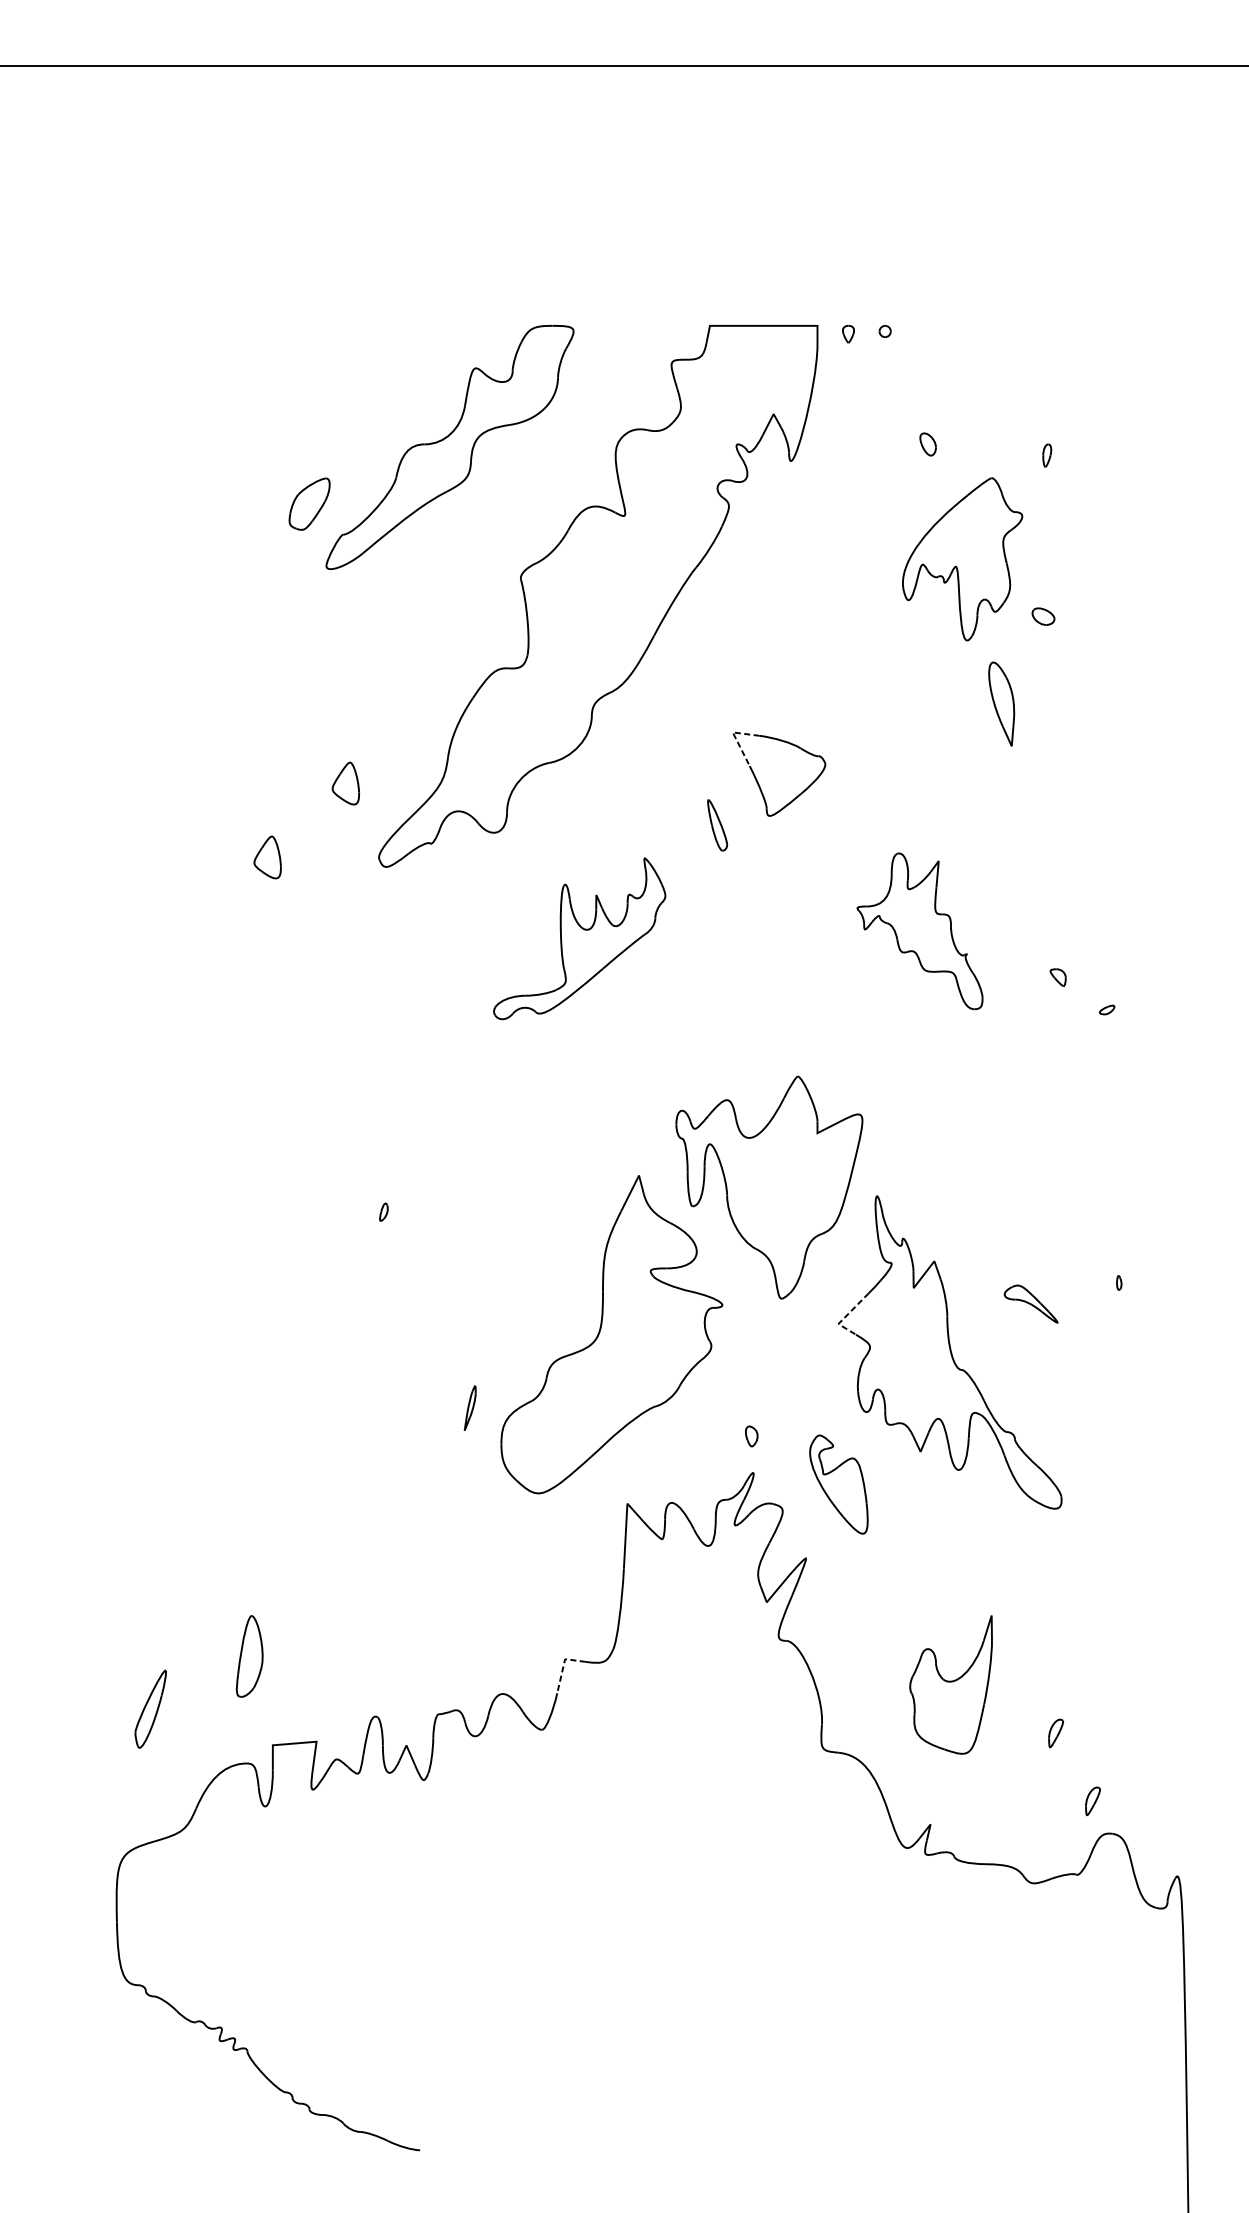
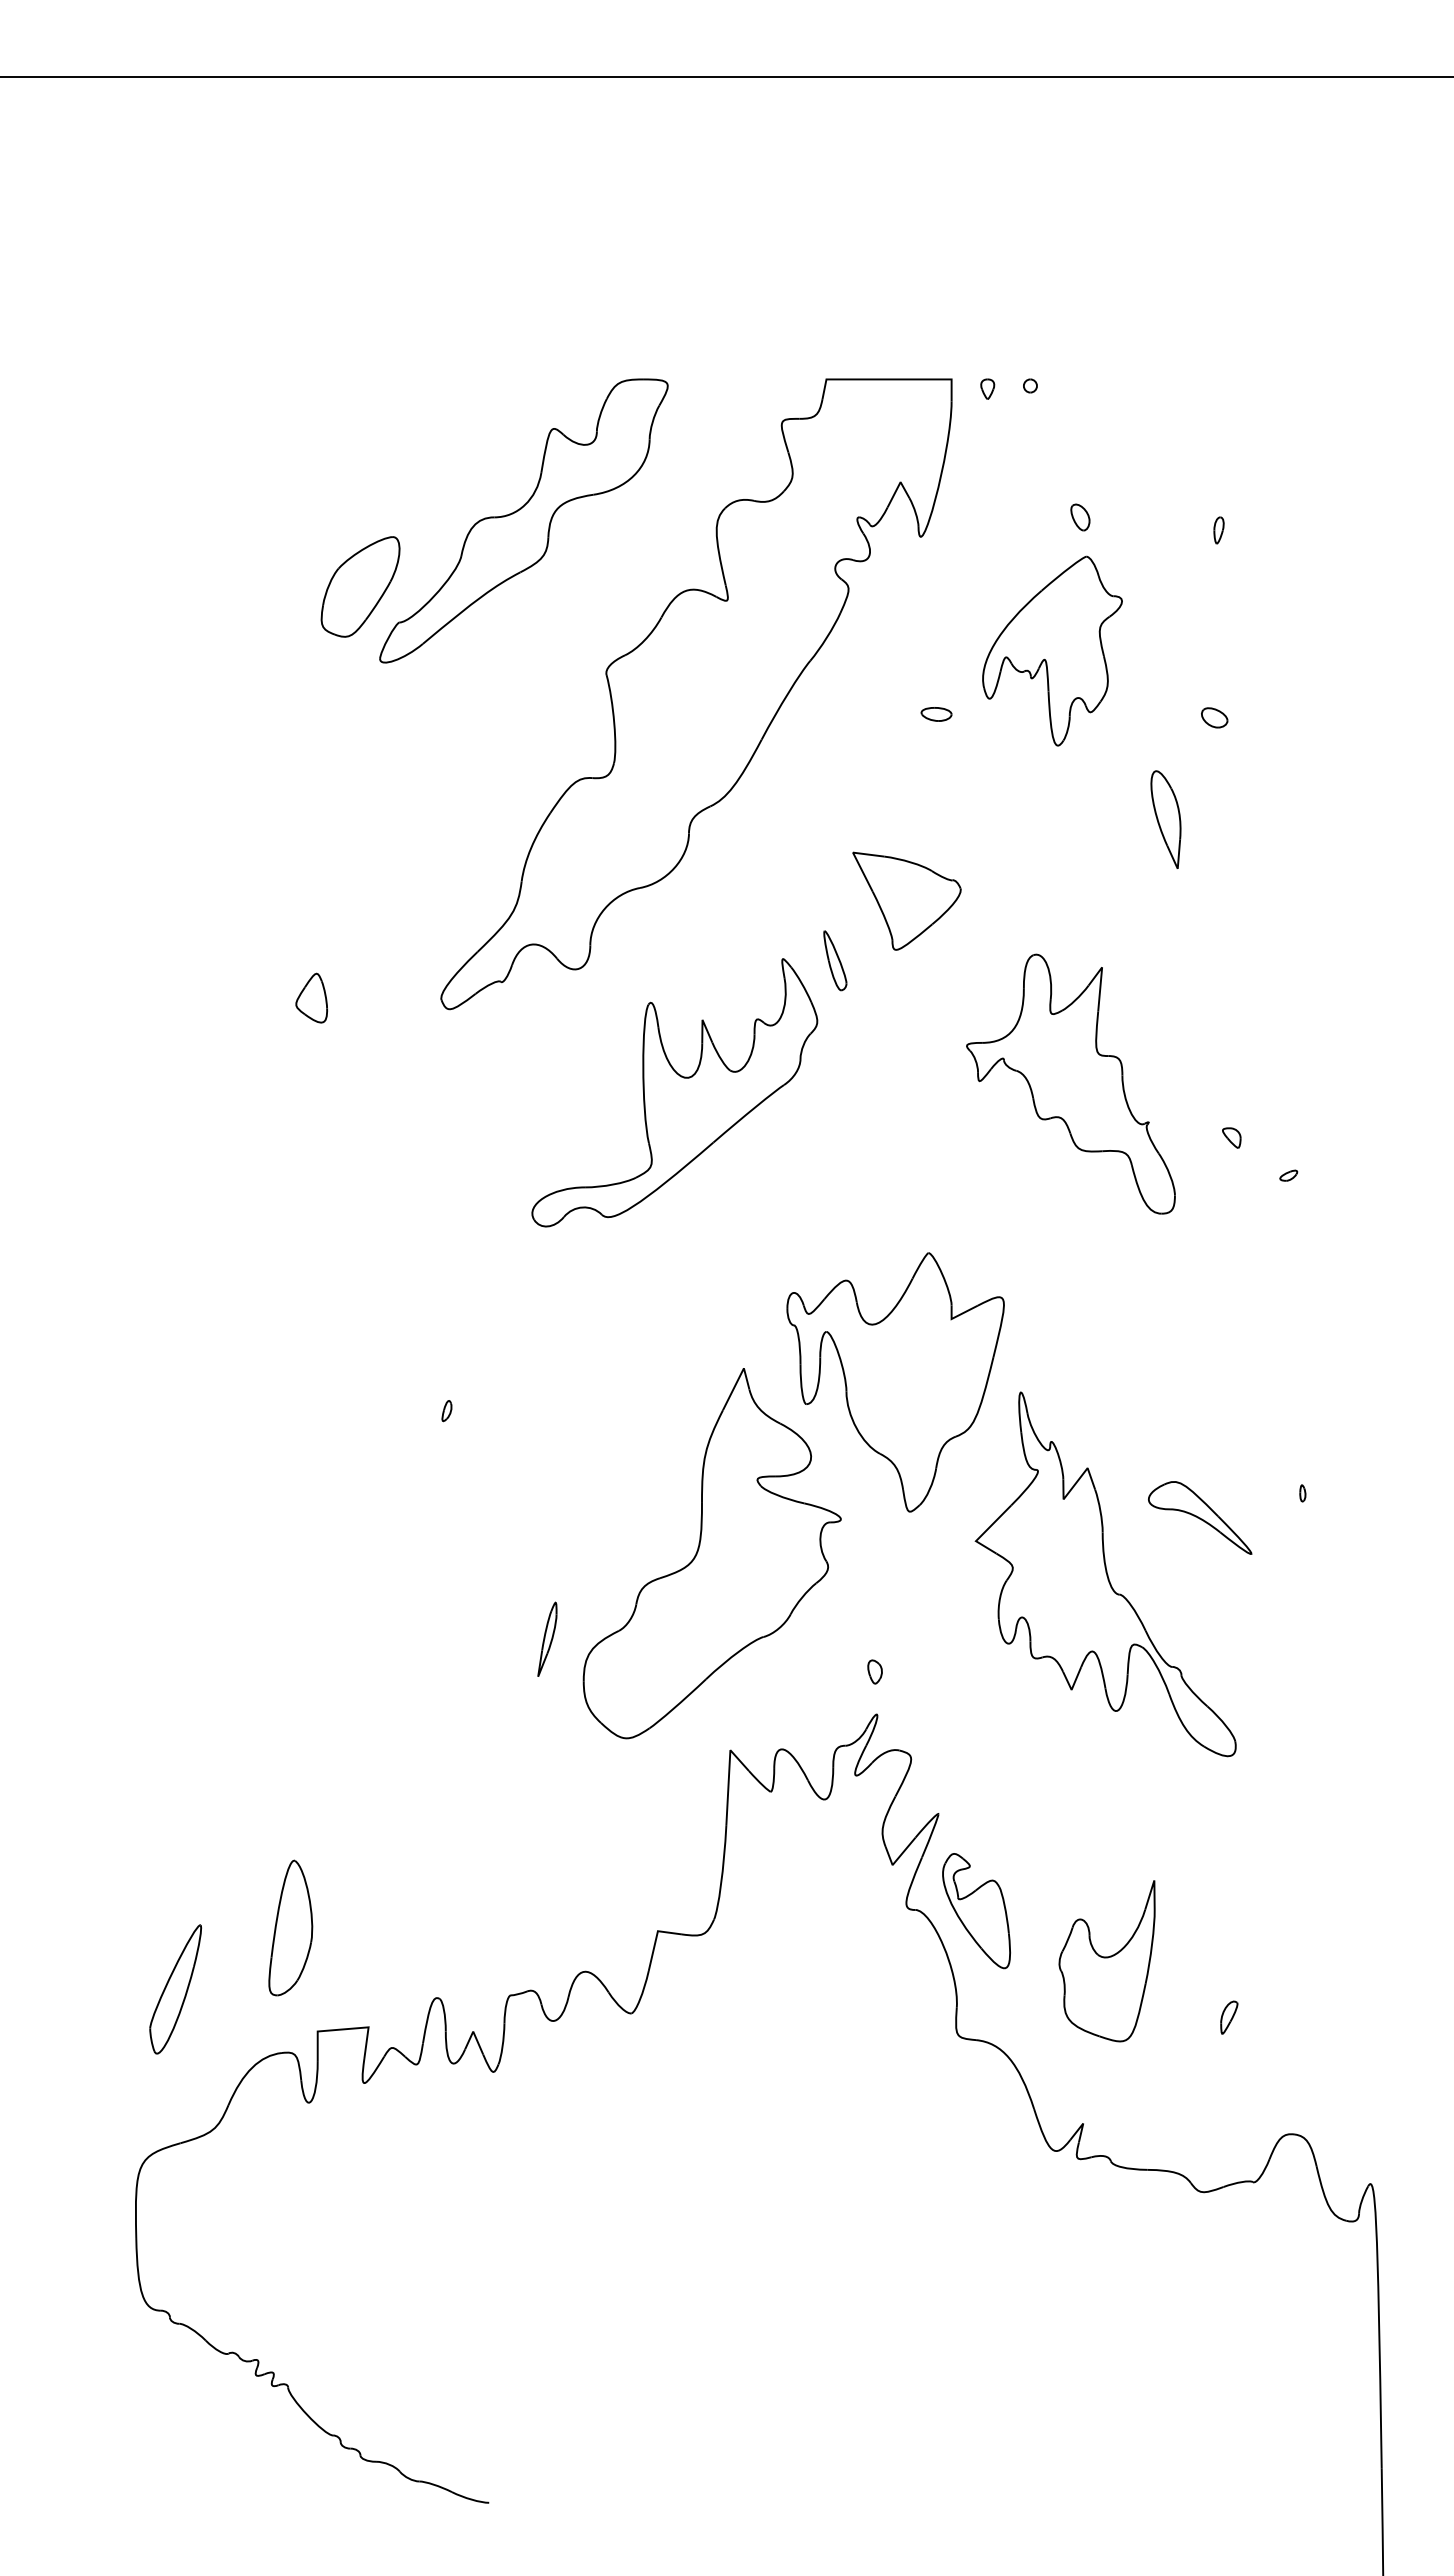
part: (309, 503) -> (360, 586), size x1.67
part: (962, 558) -> (1052, 650), moved
part: (804, 613) -> (936, 714), added
line: (734, 736) -> (855, 857), dashed -> solid
part: (345, 783) -> (402, 911), removed
part: (919, 930) -> (1070, 1083), size x1.43
part: (579, 938) -> (674, 1092), size x1.43
part: (1031, 1303) -> (1200, 1517), size x1.67
line: (845, 1316) -> (984, 1532), dashed -> solid
part: (470, 1407) -> (547, 1638), size x1.43
part: (838, 1484) -> (976, 1911), moved
part: (249, 1655) -> (290, 1927), size x1.43
line: (563, 1665) -> (656, 1938), dashed -> solid
part: (150, 1709) -> (175, 1989), size x1.43
part: (1093, 1801) -> (1272, 2096), removed

